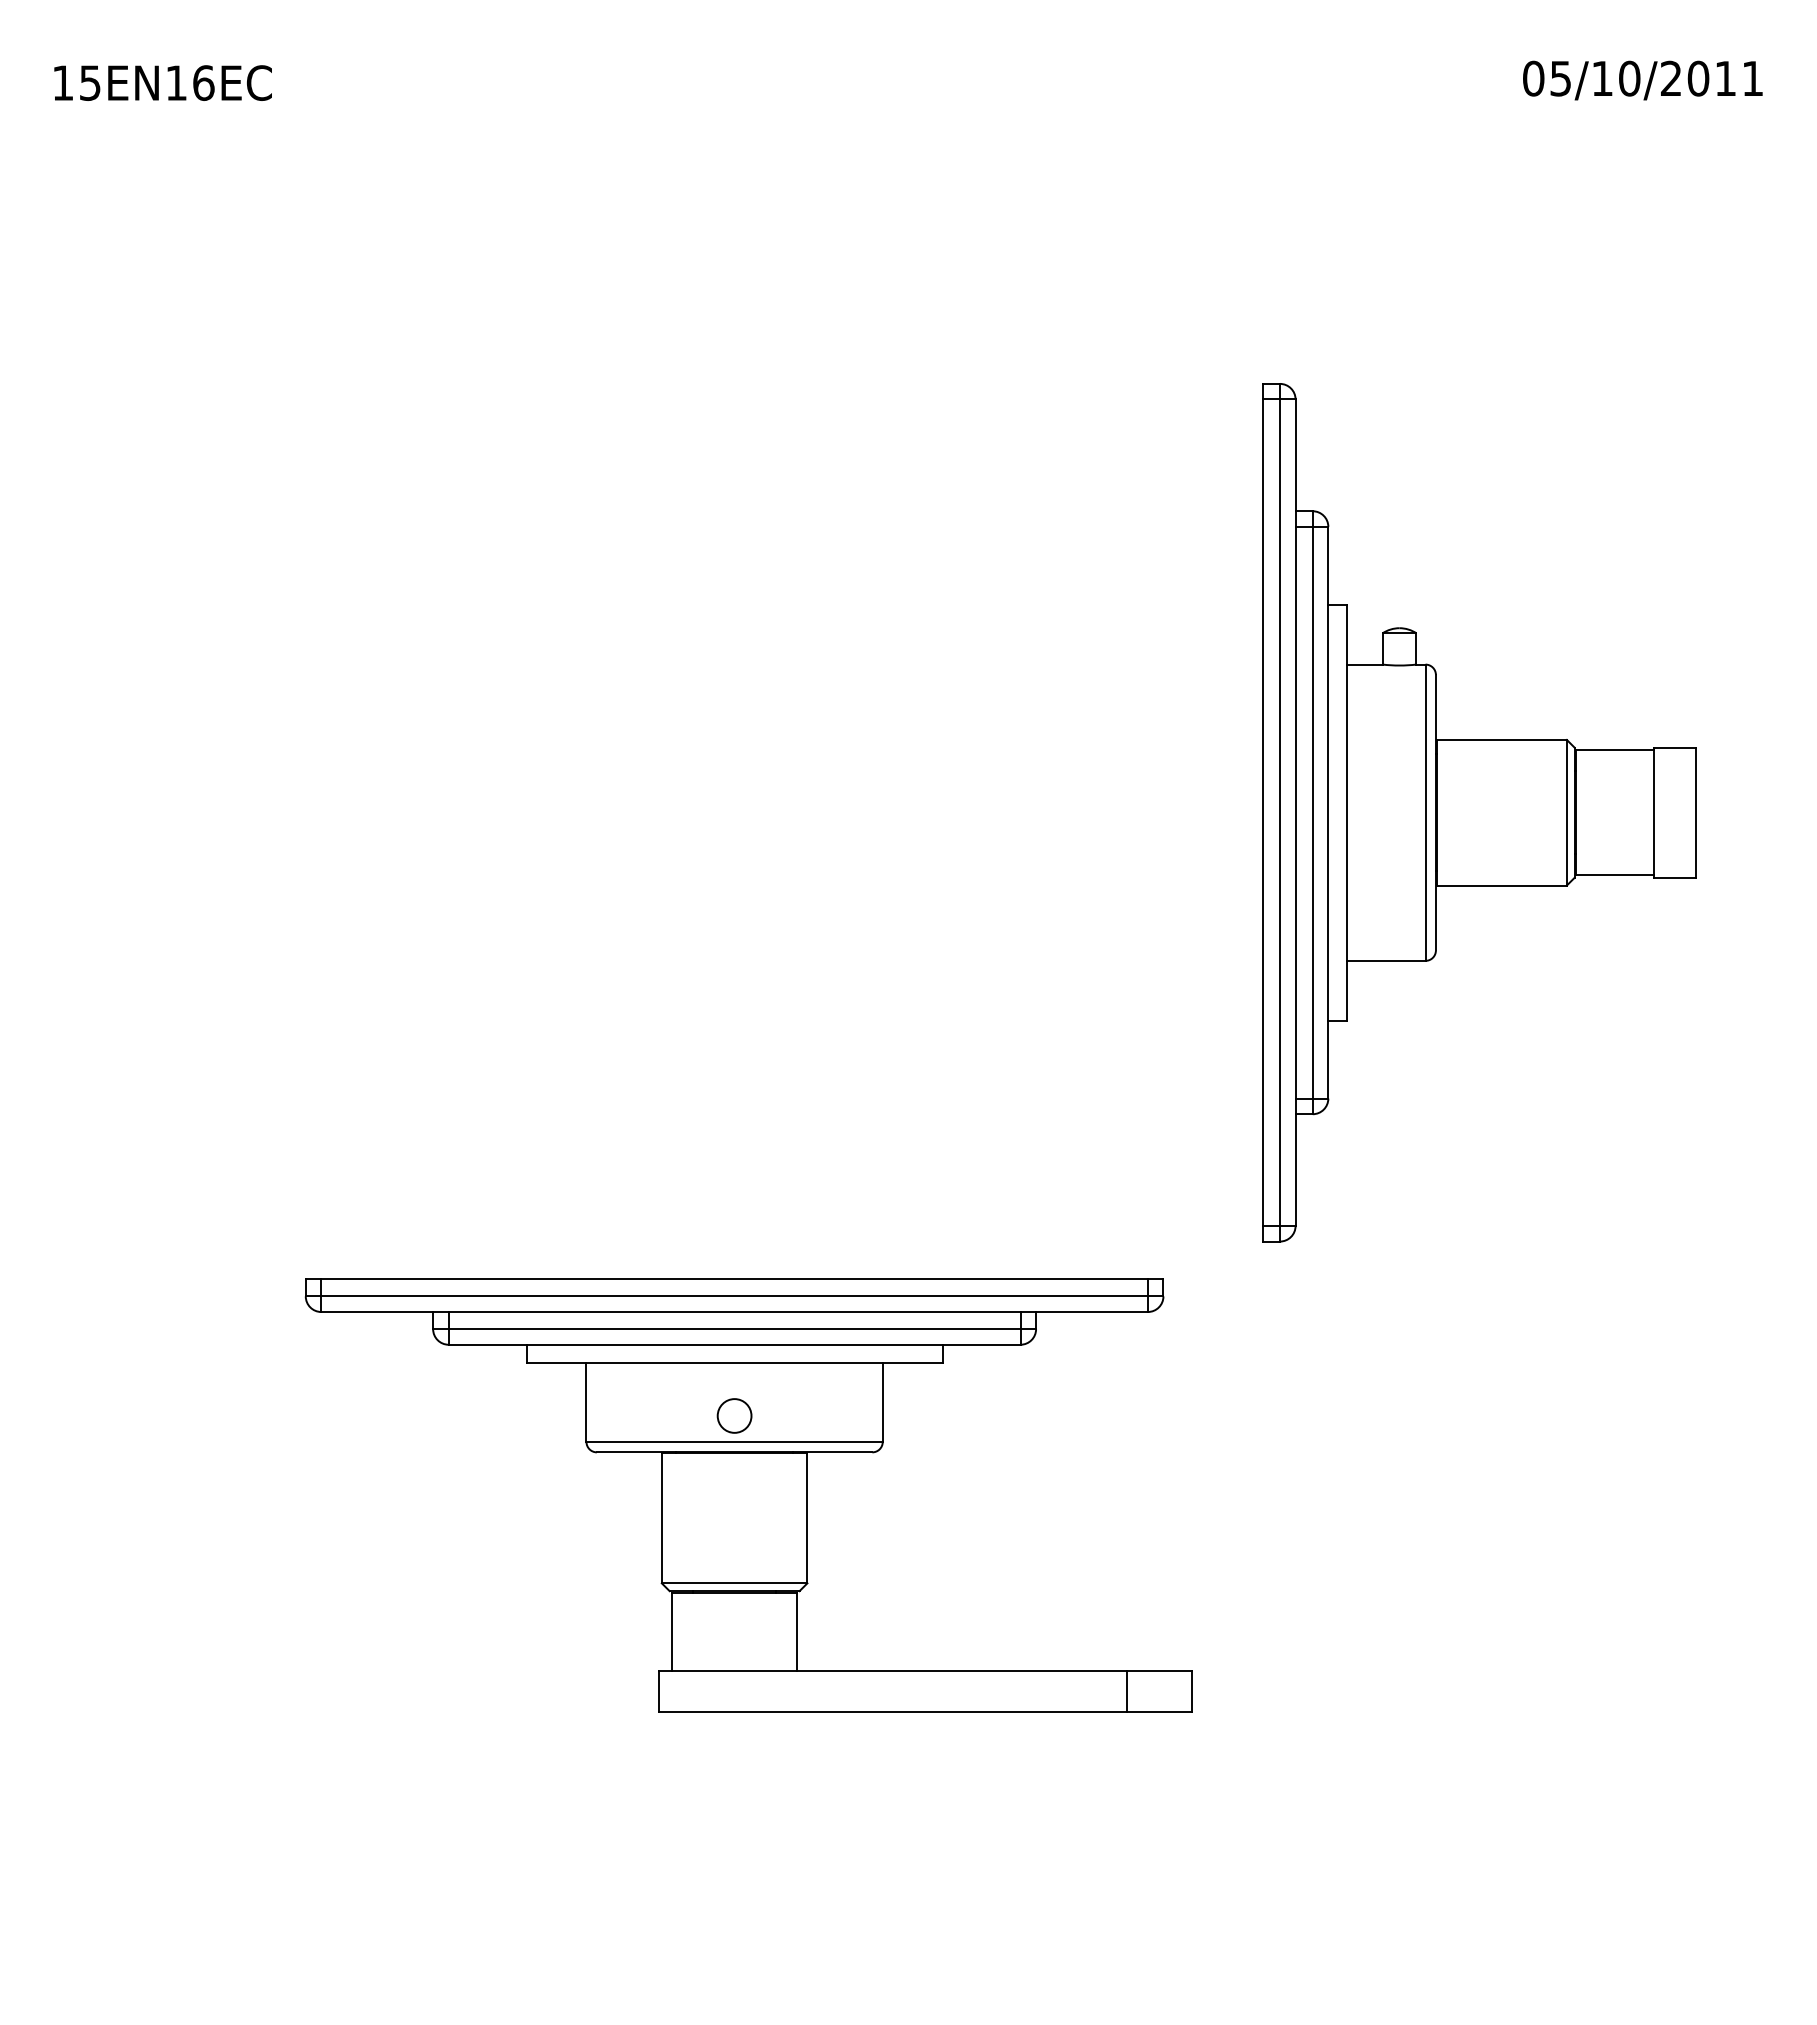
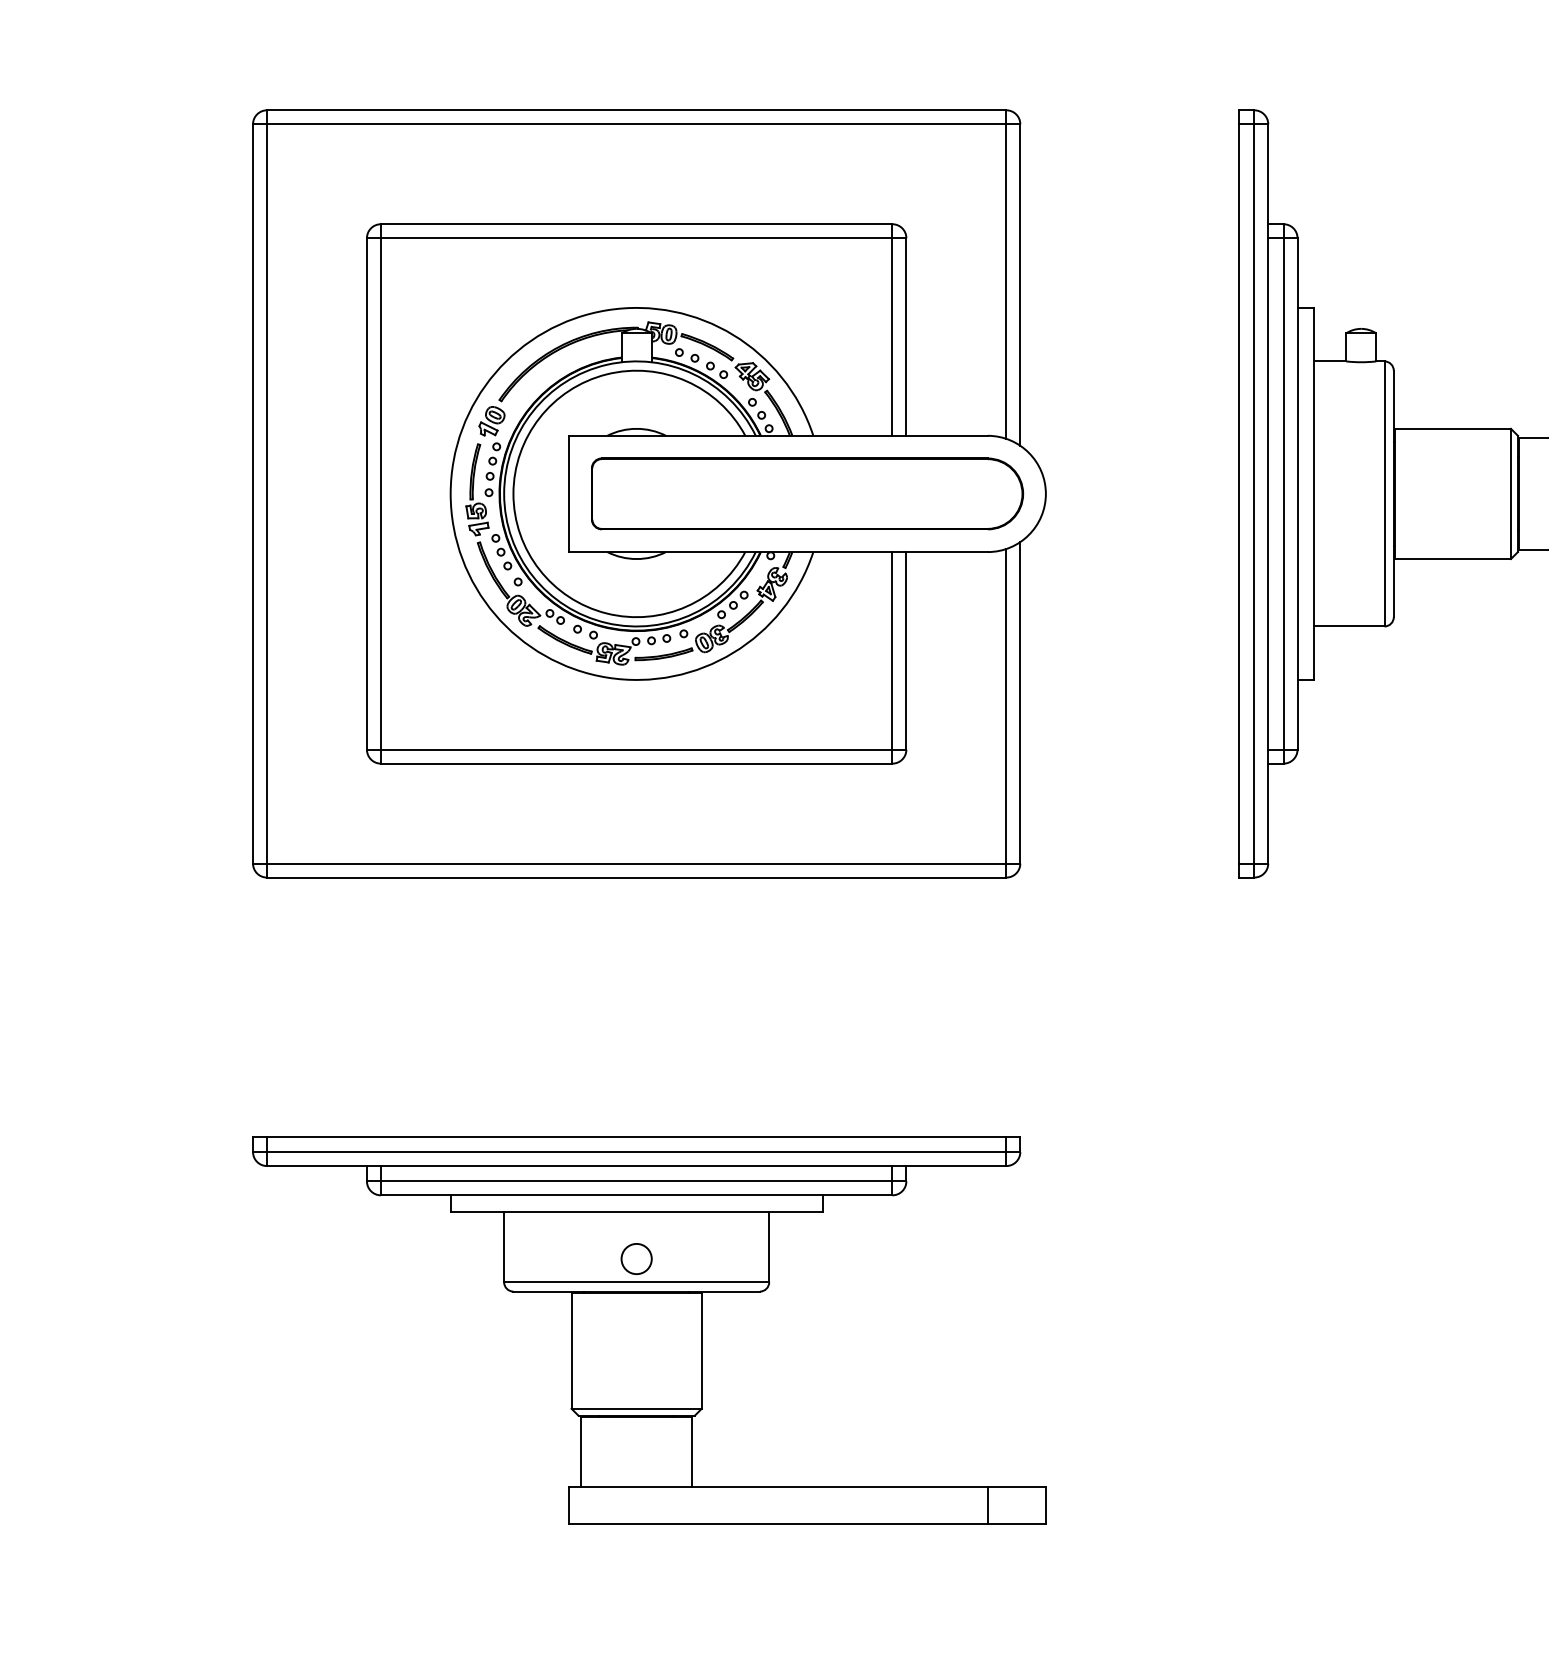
part: (603, 812) -> (649, 493), added
part: (748, 1495) -> (649, 1330), moved

